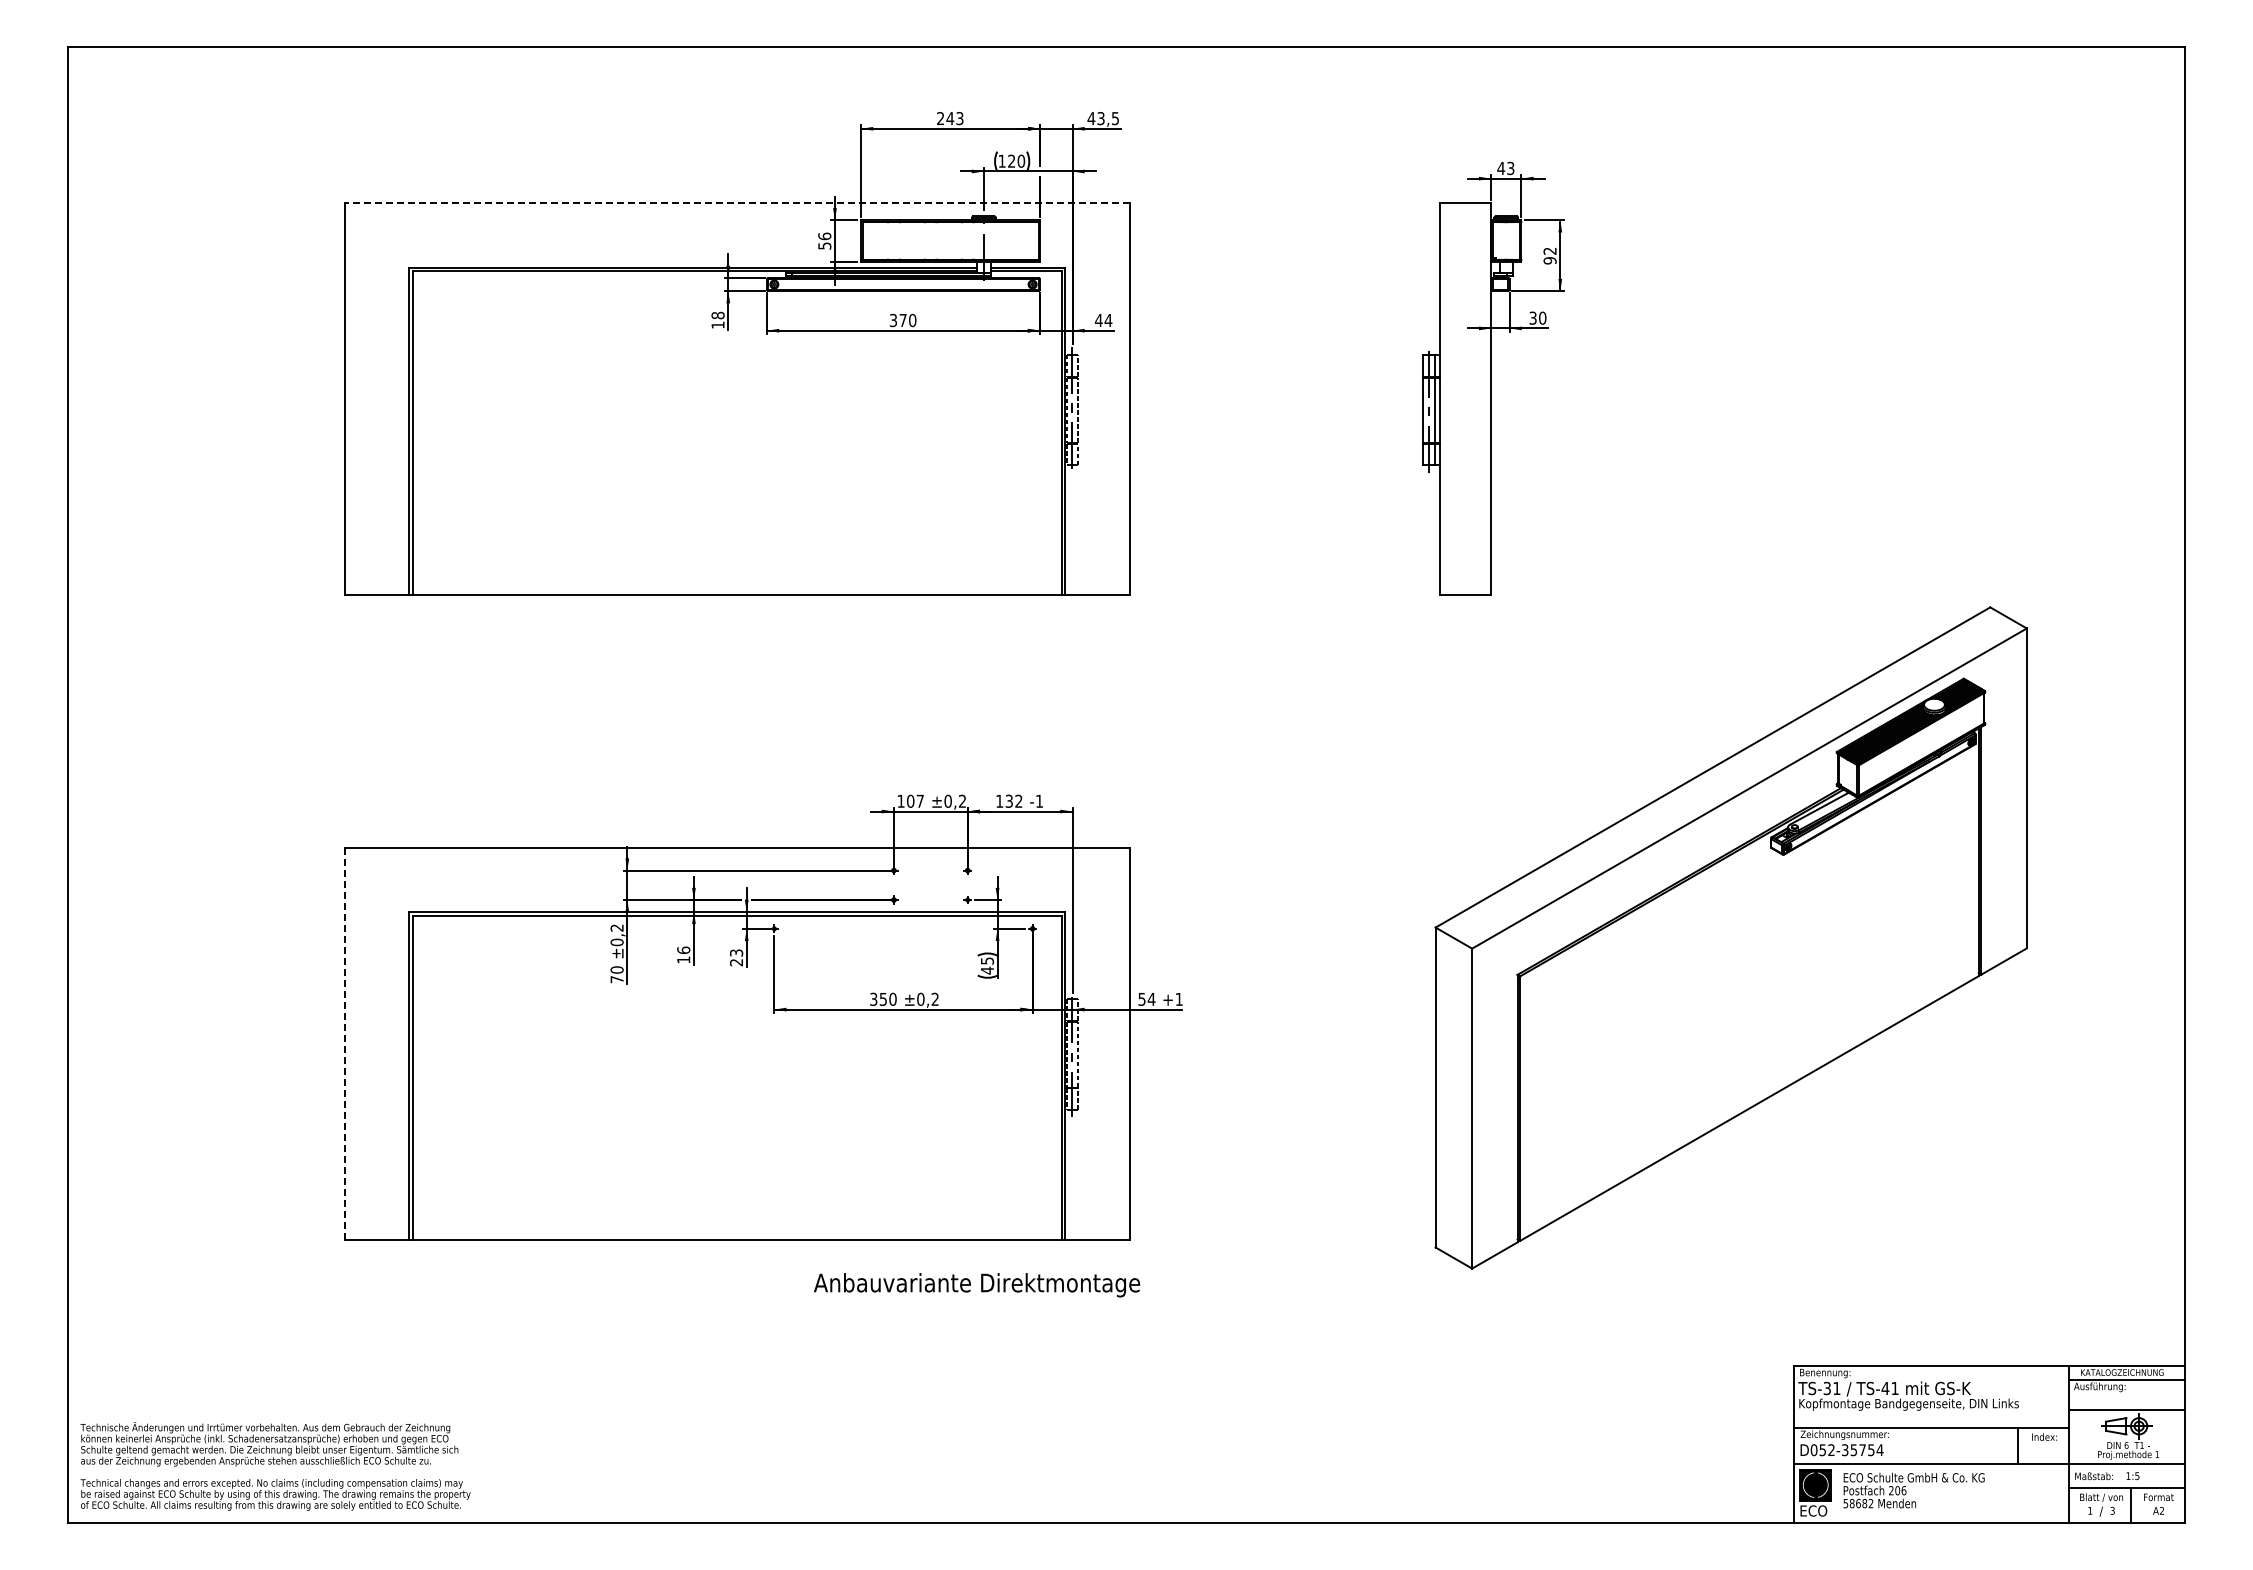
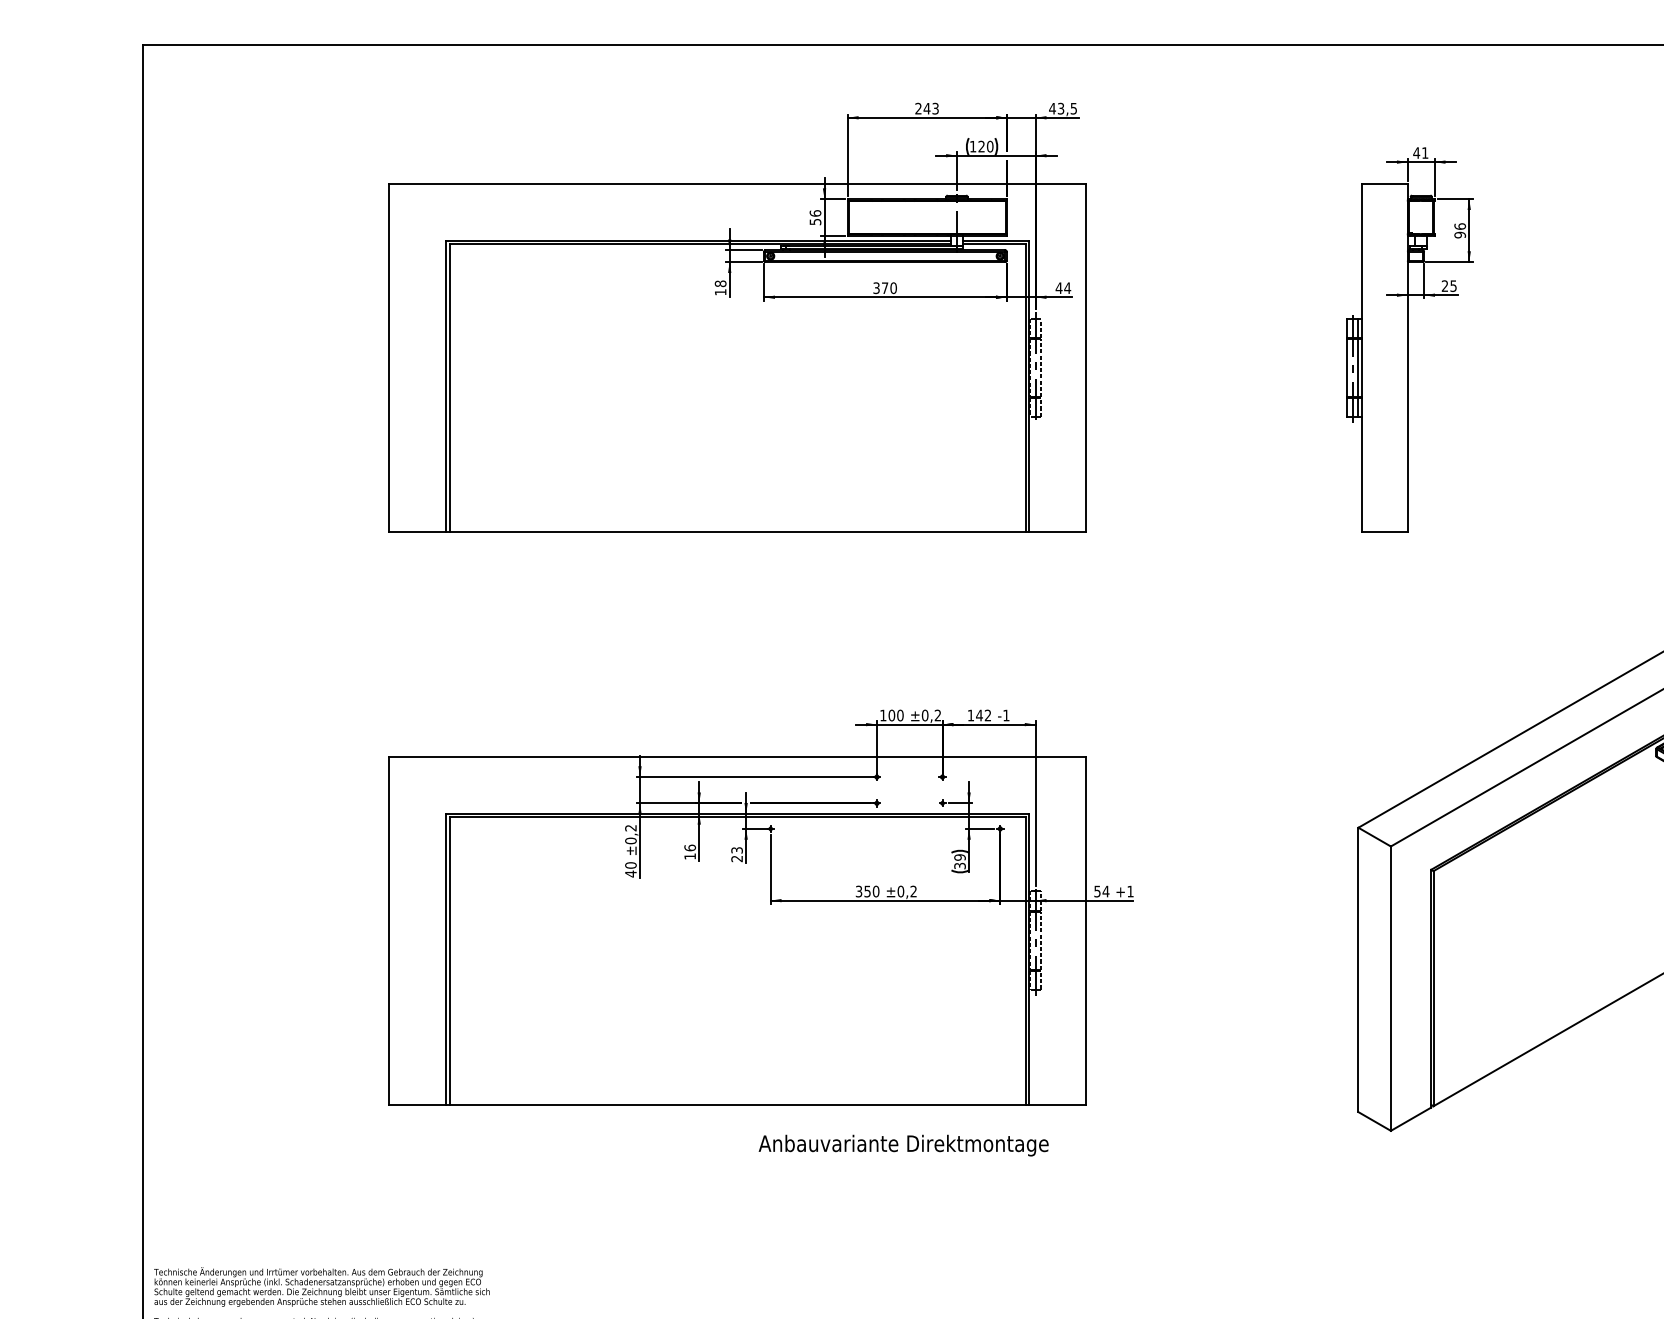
text: (1510, 168) -> (1424, 153), 43 -> 41
line: (736, 203) -> (737, 184), dashed -> solid
text: (1549, 250) -> (1459, 225), 92 -> 96
text: (1537, 317) -> (1448, 285), 30 -> 25
text: (920, 800) -> (900, 714), 107 -> 100
text: (1009, 800) -> (979, 714), 132 -> 142
text: (987, 965) -> (960, 861), 45 -> 39
text: (616, 979) -> (630, 873), 70 -> 40
line: (345, 1043) -> (389, 930), dashed -> solid
text: (977, 1285) -> (904, 1145), moved

